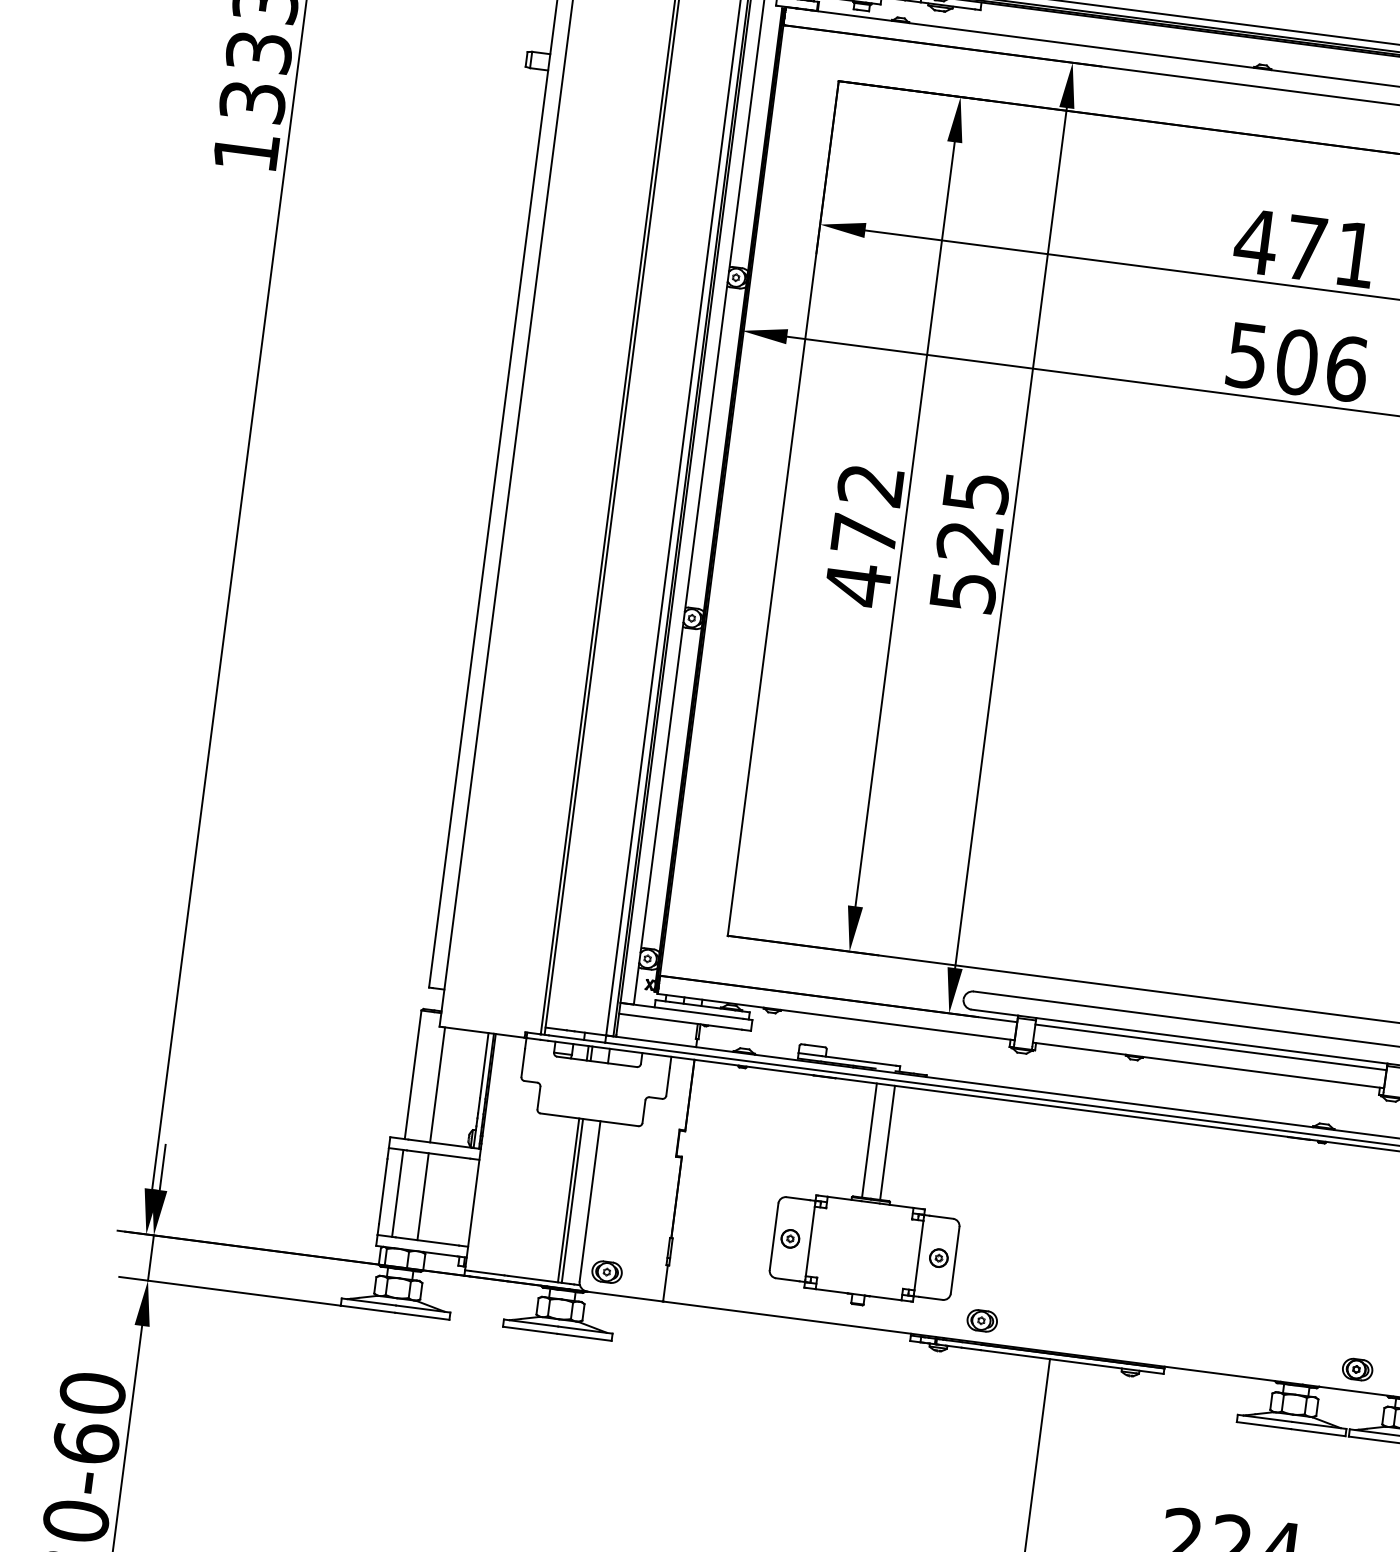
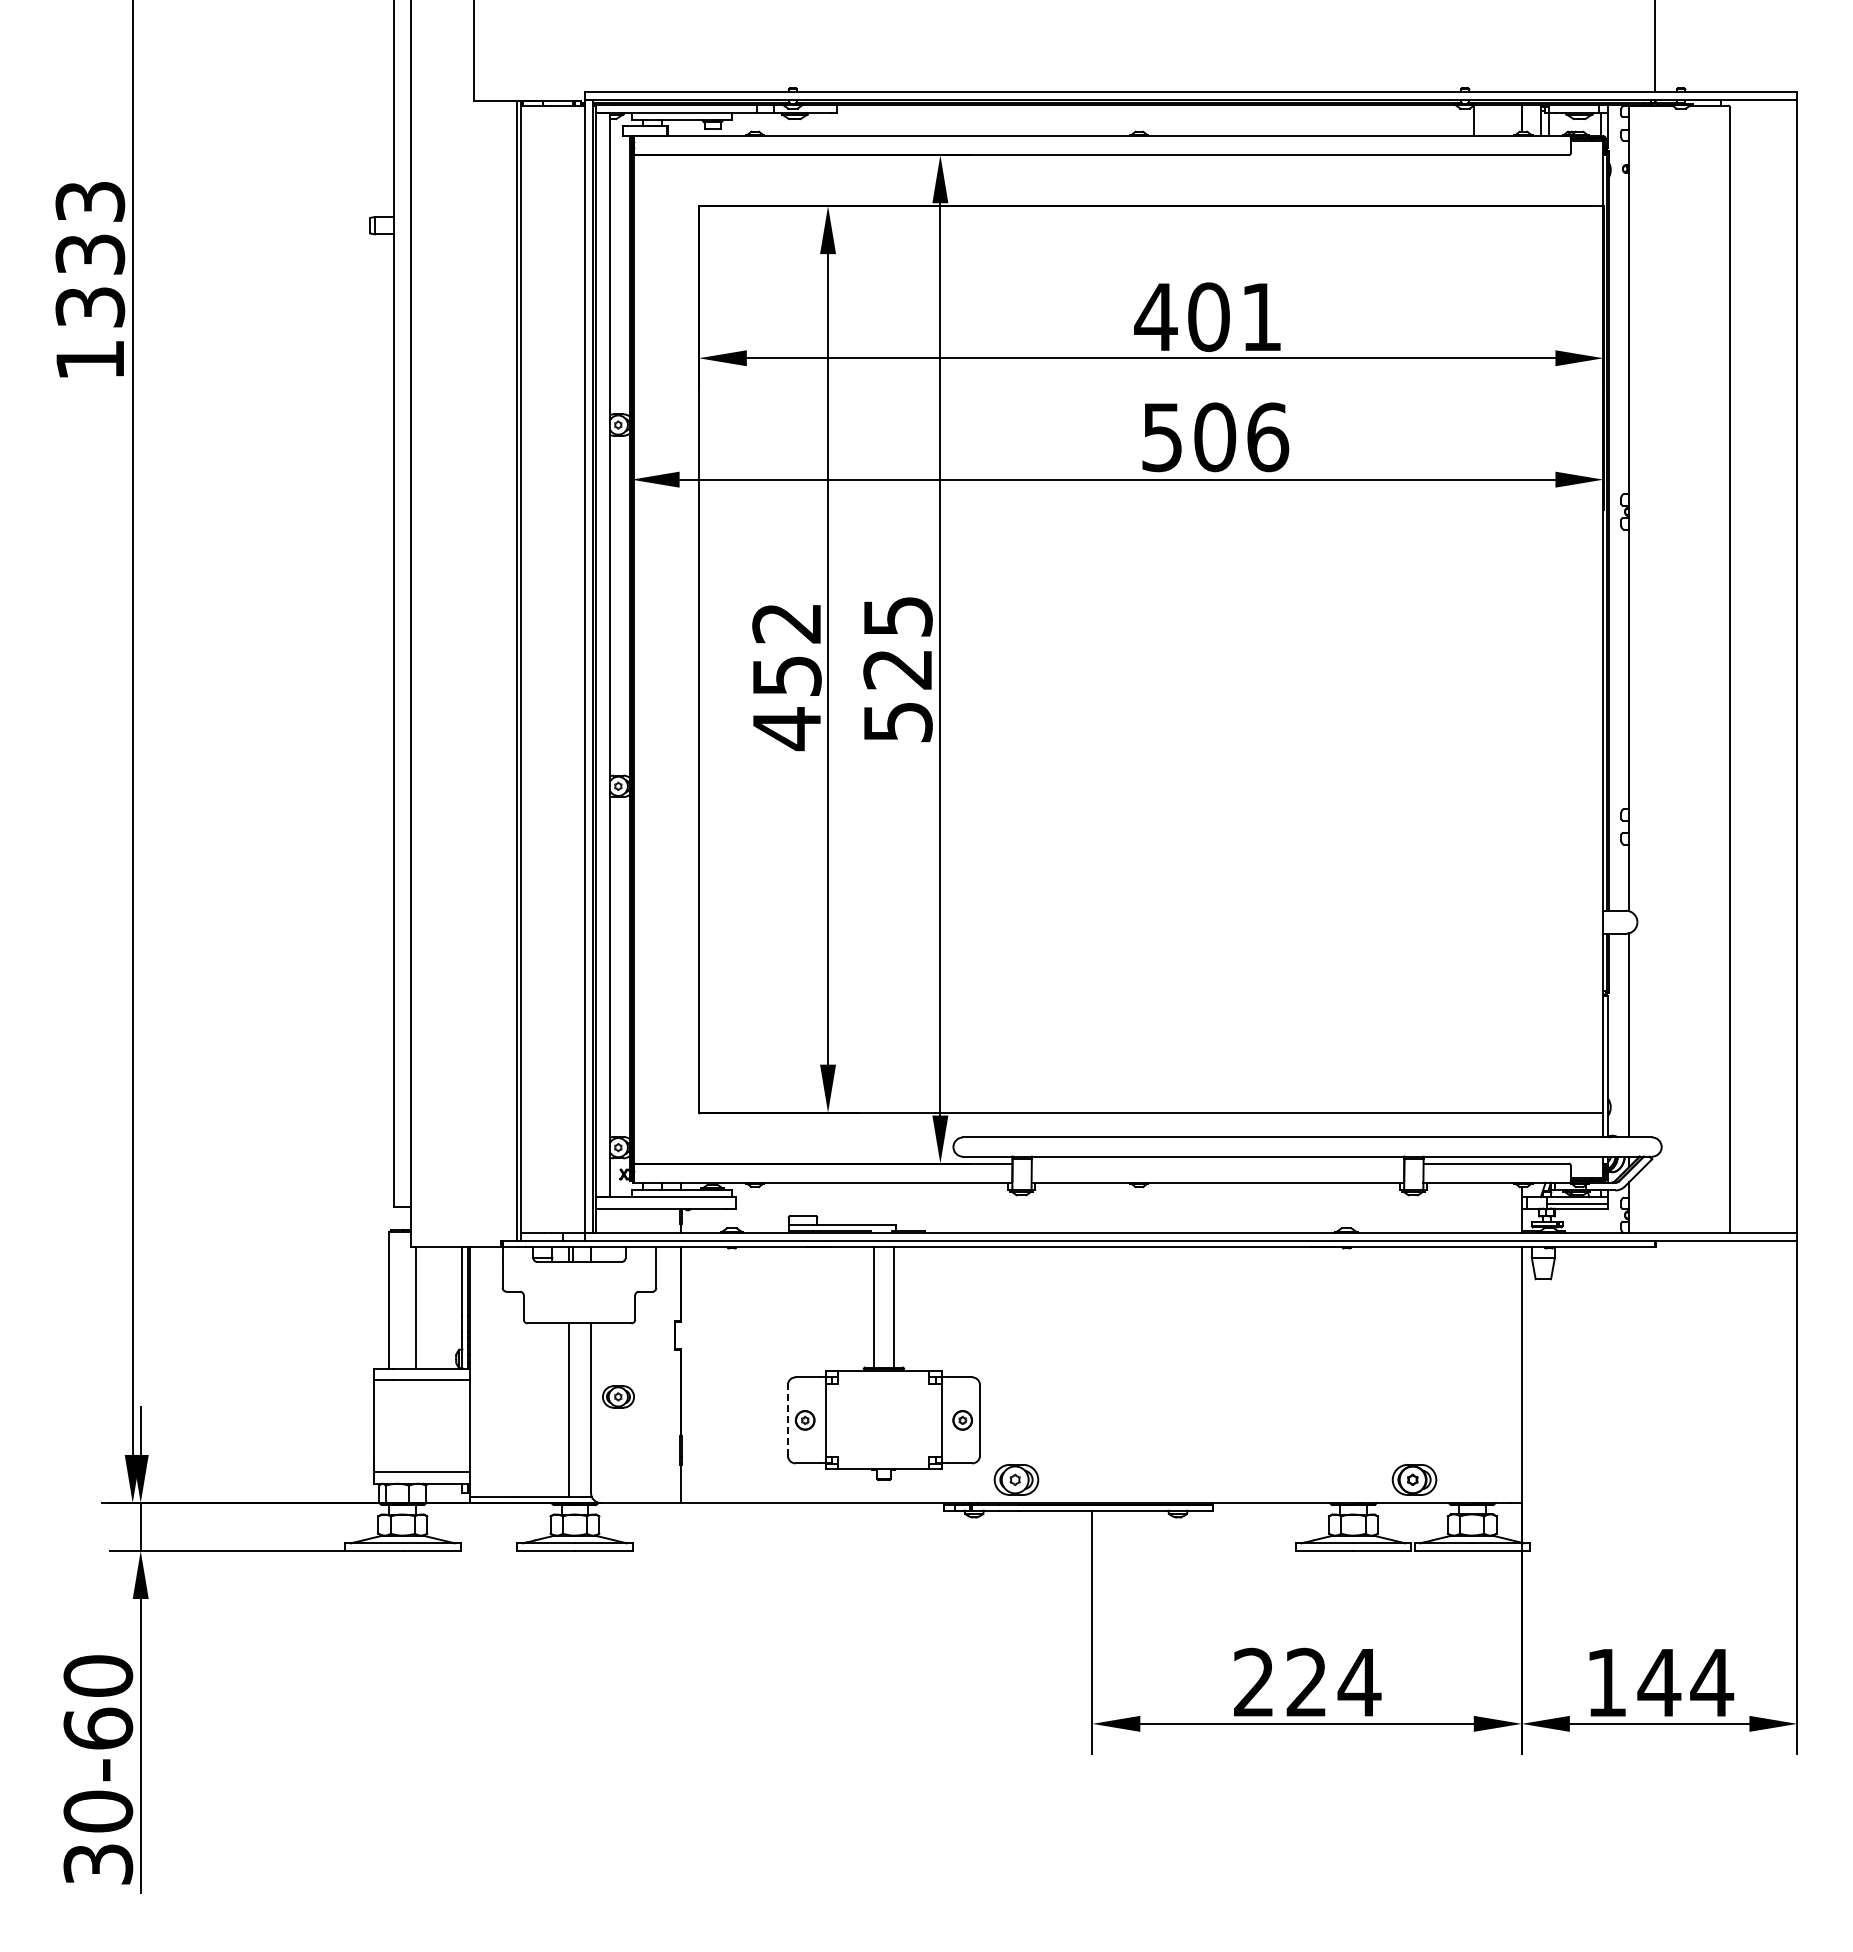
text: (1305, 247) -> (1208, 316), 471 -> 401
text: (864, 534) -> (787, 675), 472 -> 452
line: (1210, 1047) -> (1217, 1163), removed
line: (397, 1193) -> (389, 1426), removed
line: (423, 1197) -> (416, 1426), removed
line: (572, 1201) -> (572, 1410), removed
line: (773, 1235) -> (787, 1419), solid -> dashed
part: (607, 1271) -> (618, 1396), moved
part: (982, 1320) -> (1016, 1479), size x1.4
part: (1357, 1369) -> (1414, 1479), size x1.4

